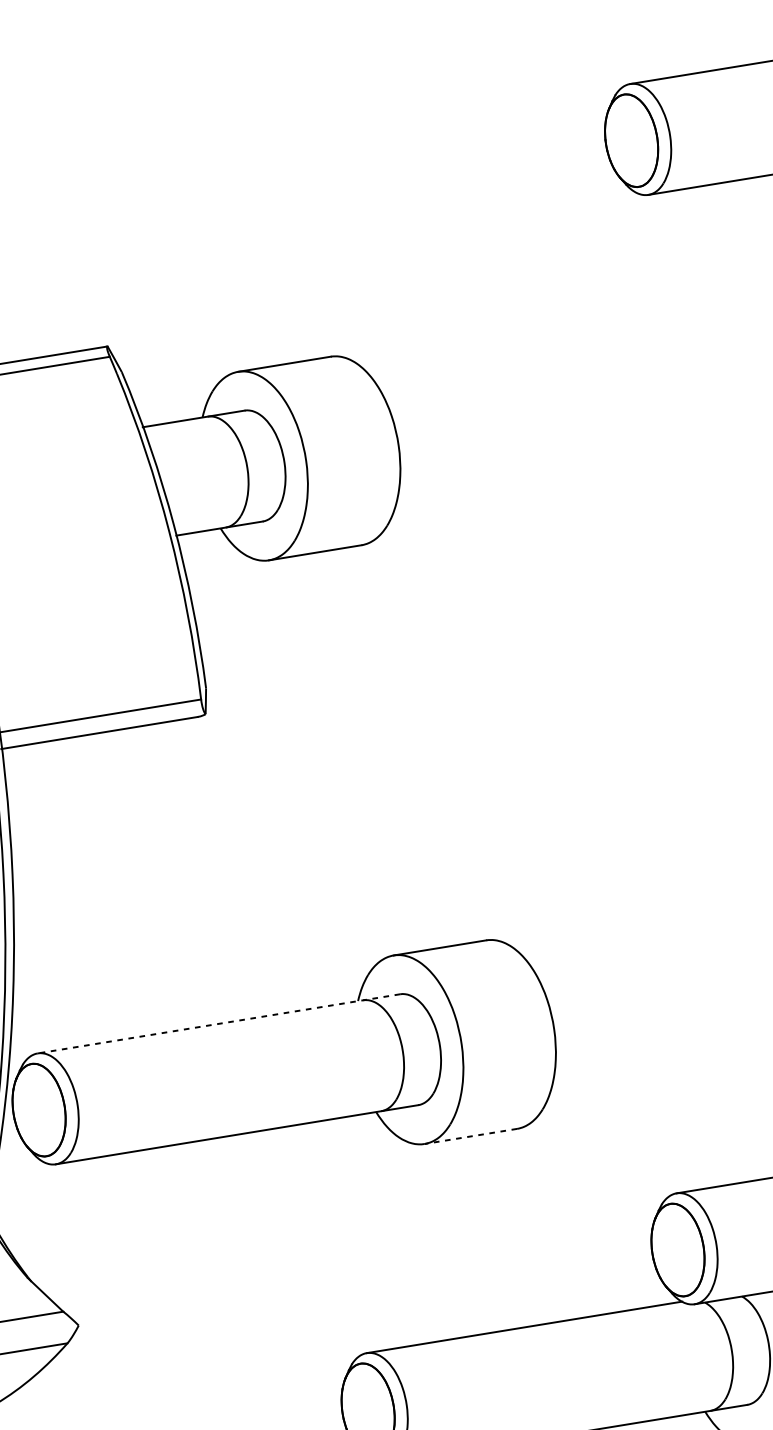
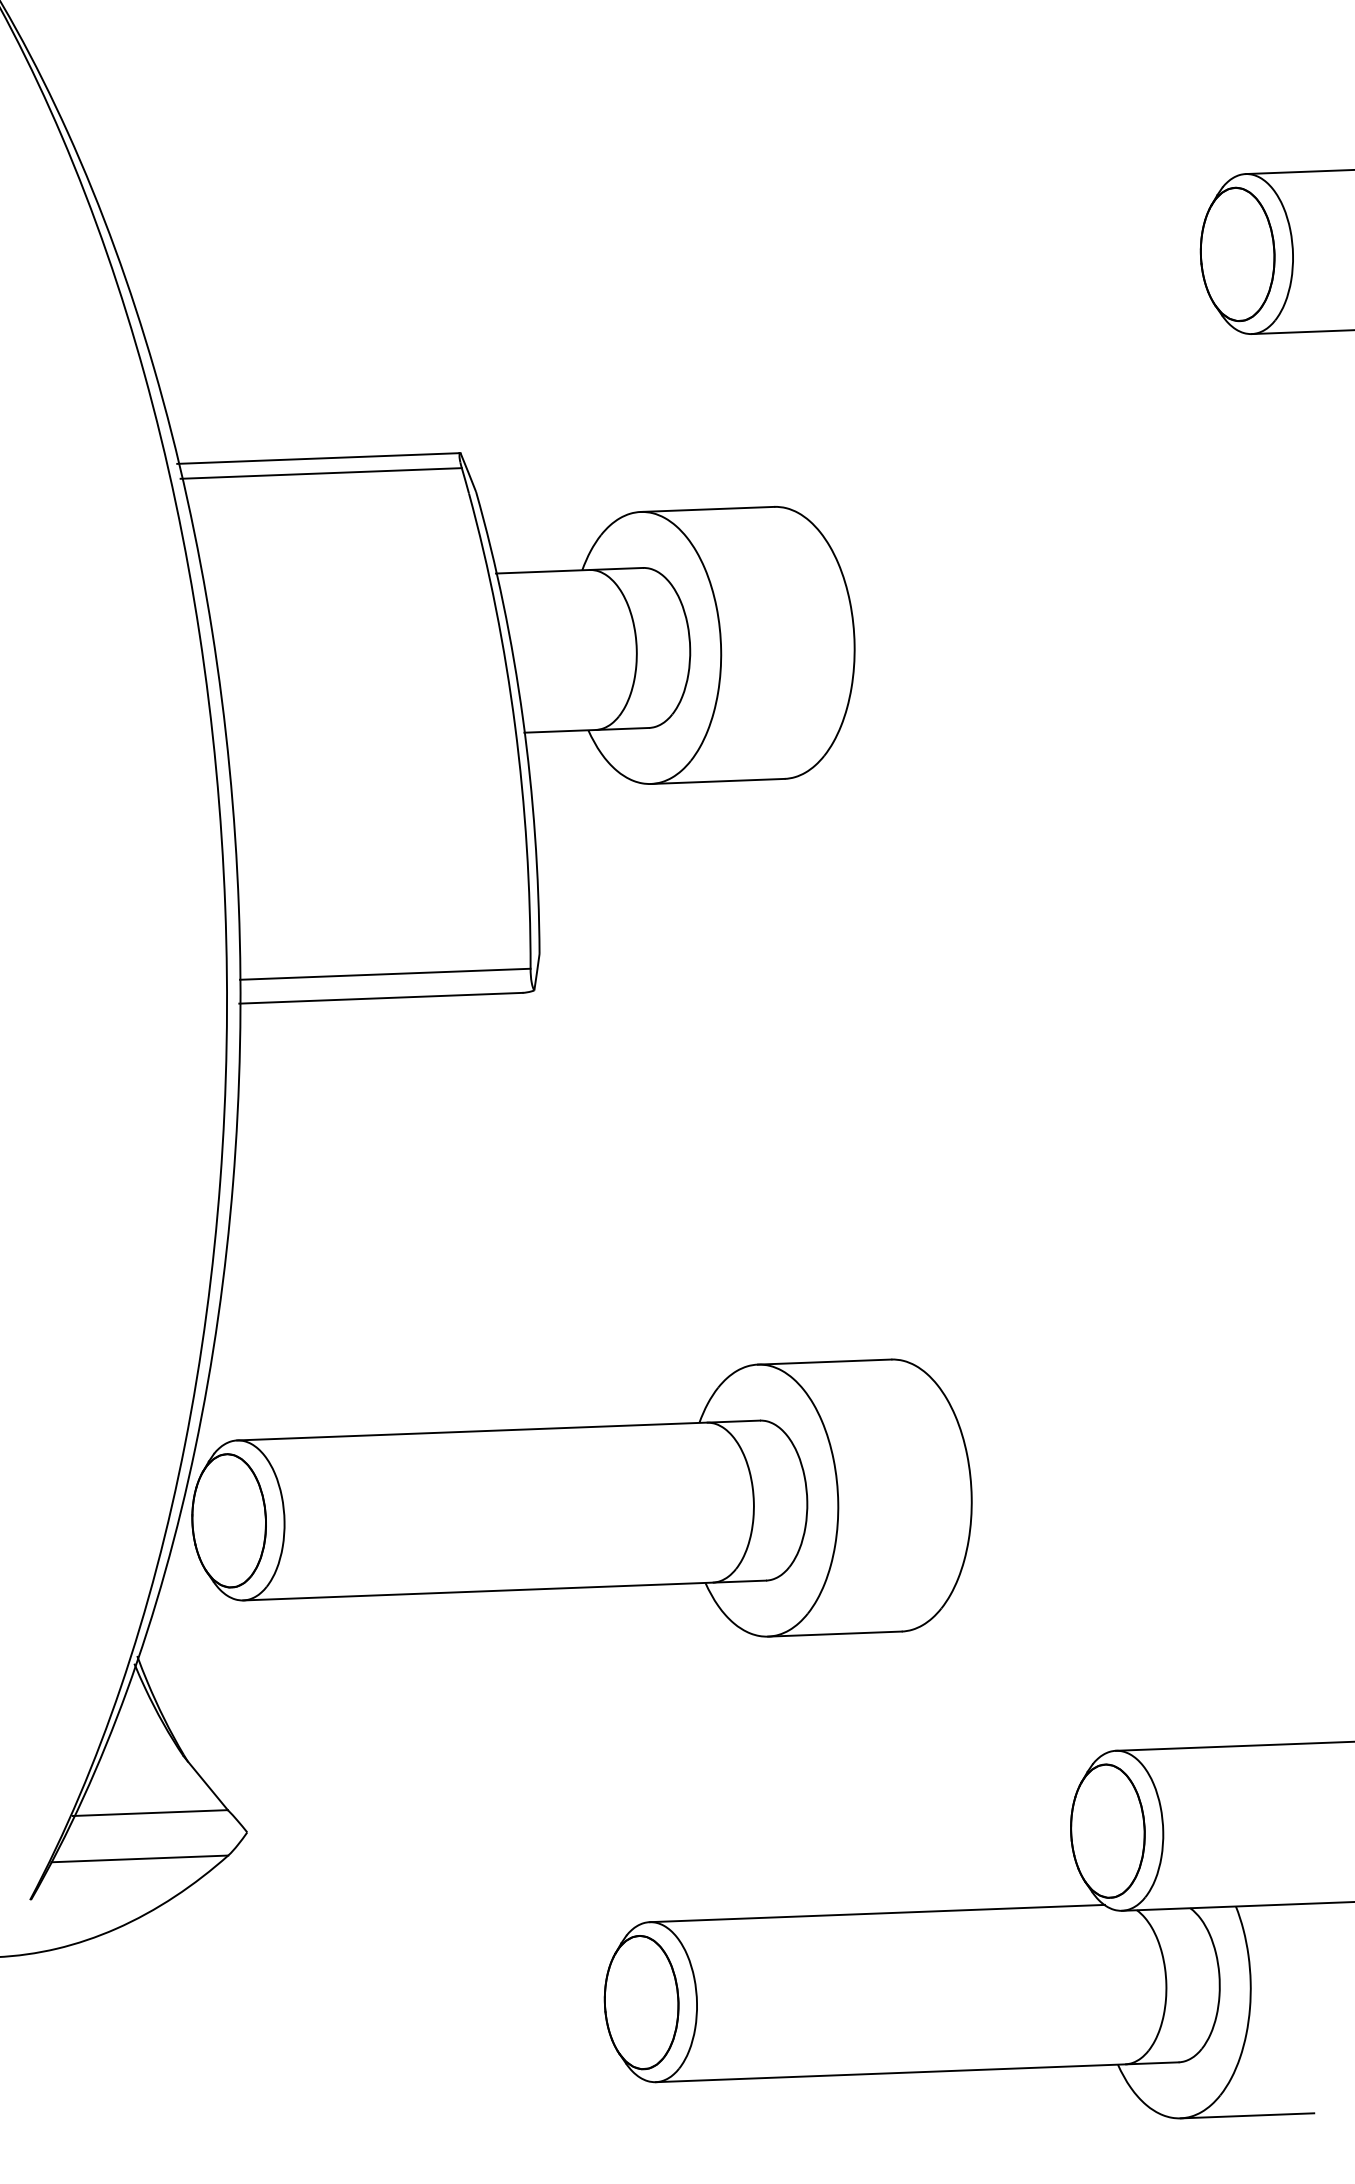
line: (218, 1023) -> (498, 1430), dashed -> solid
line: (470, 1136) -> (834, 1634), dashed -> solid

